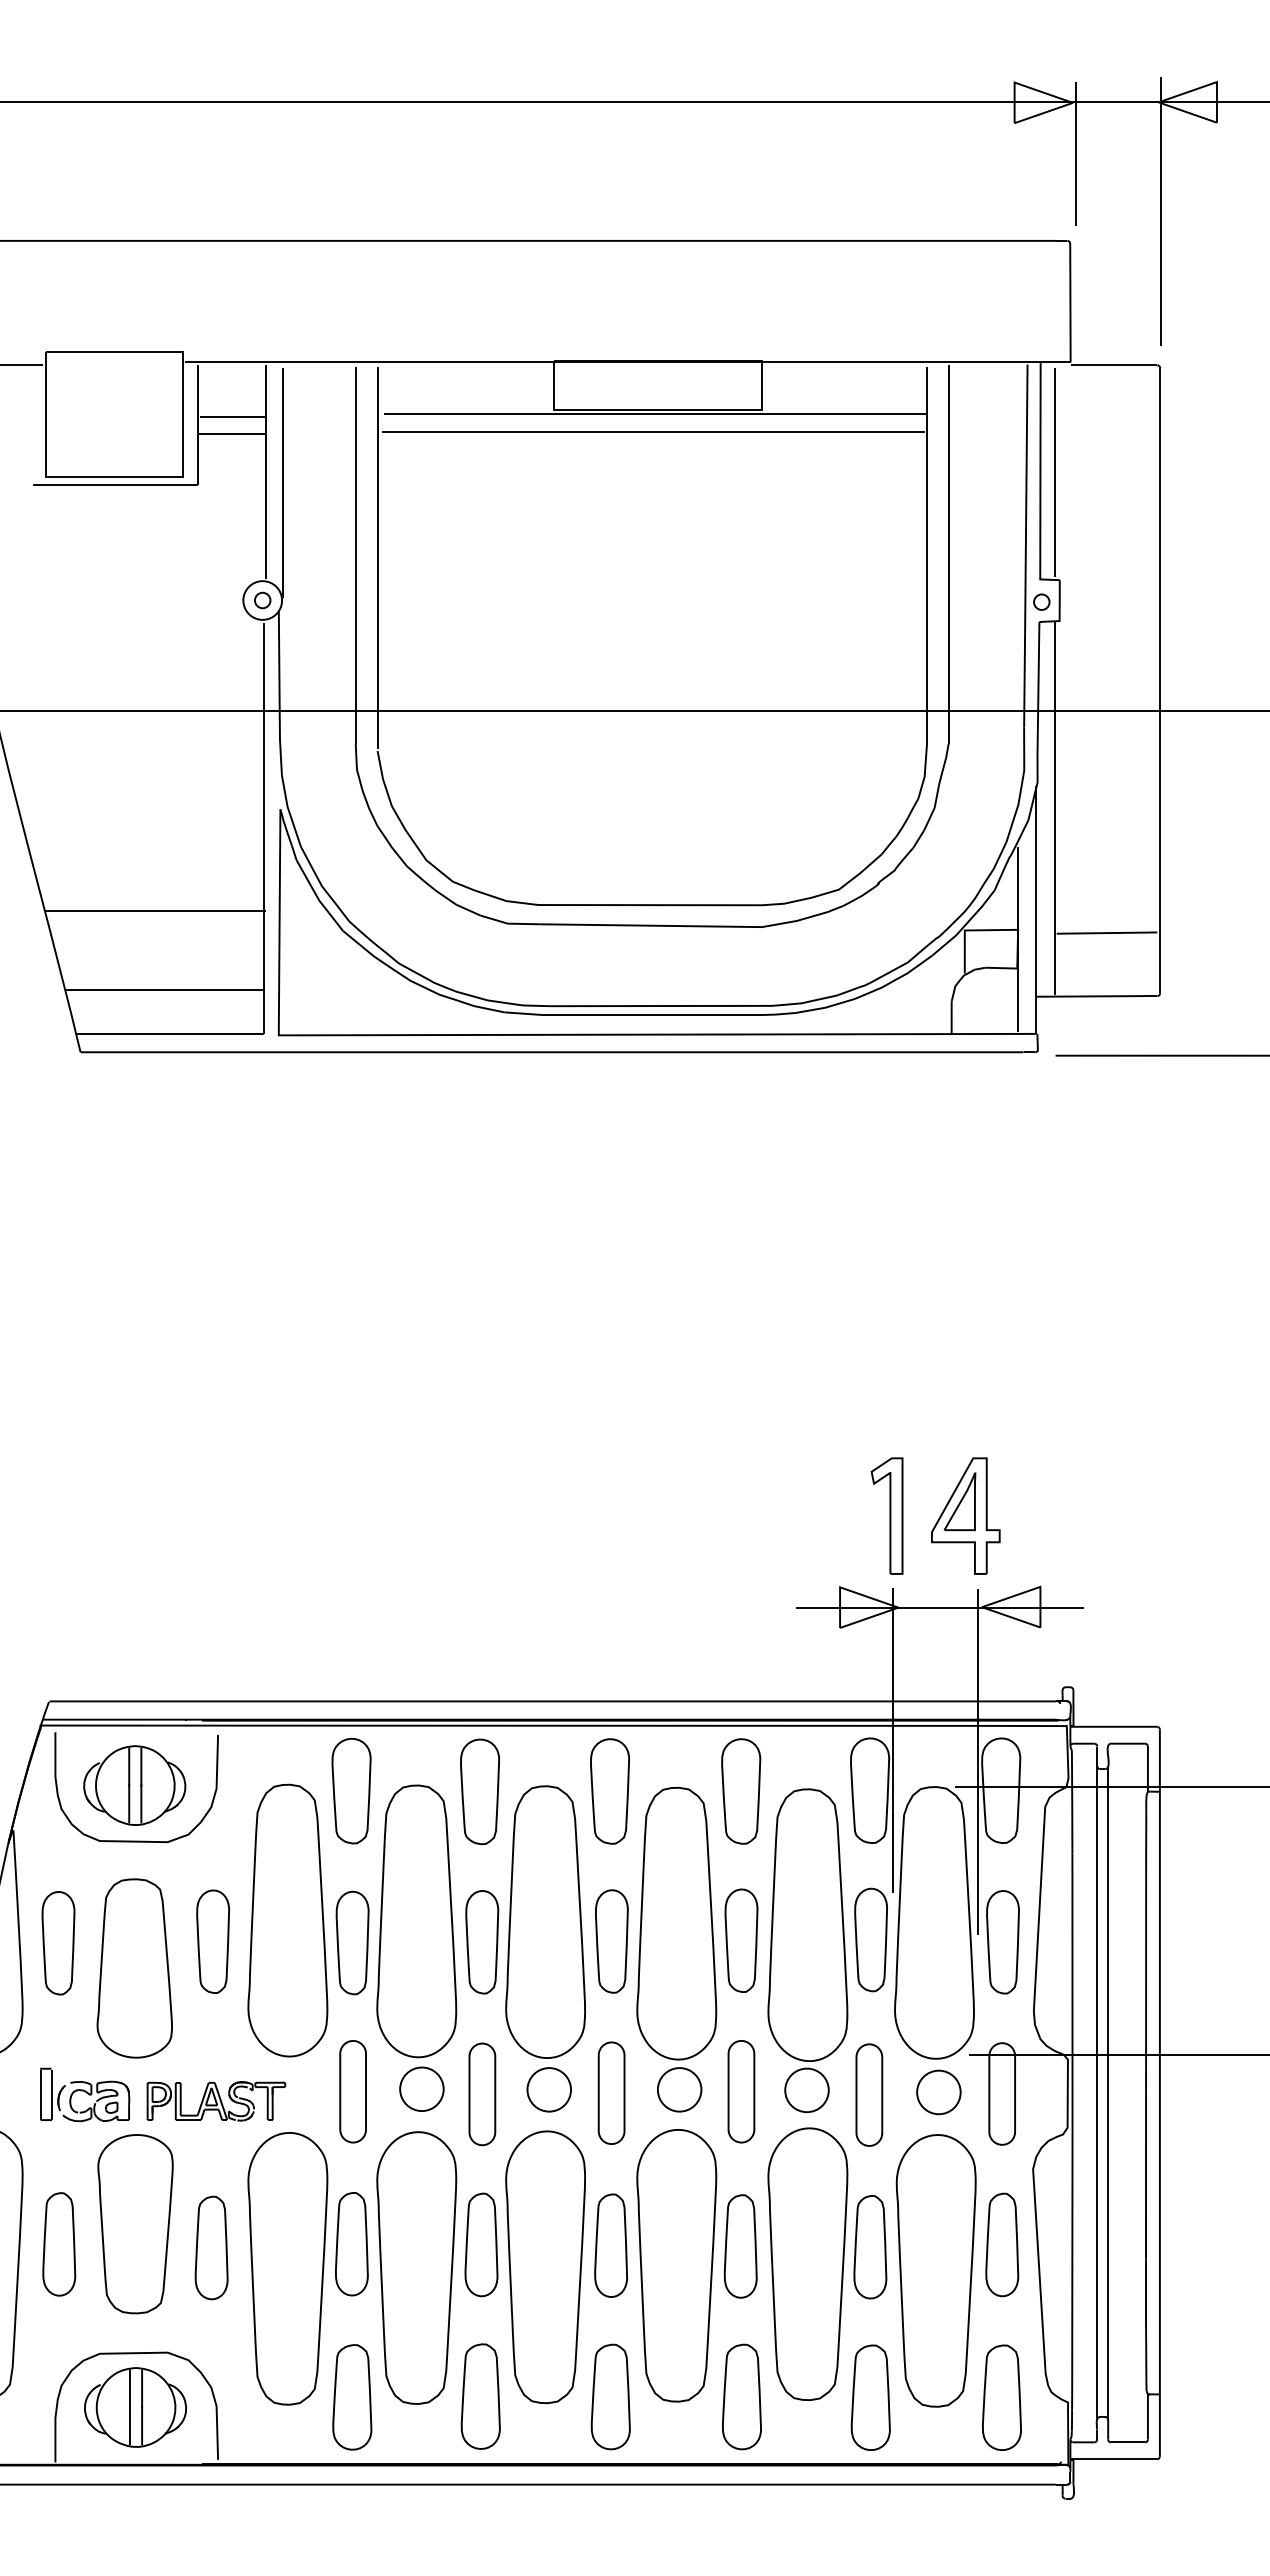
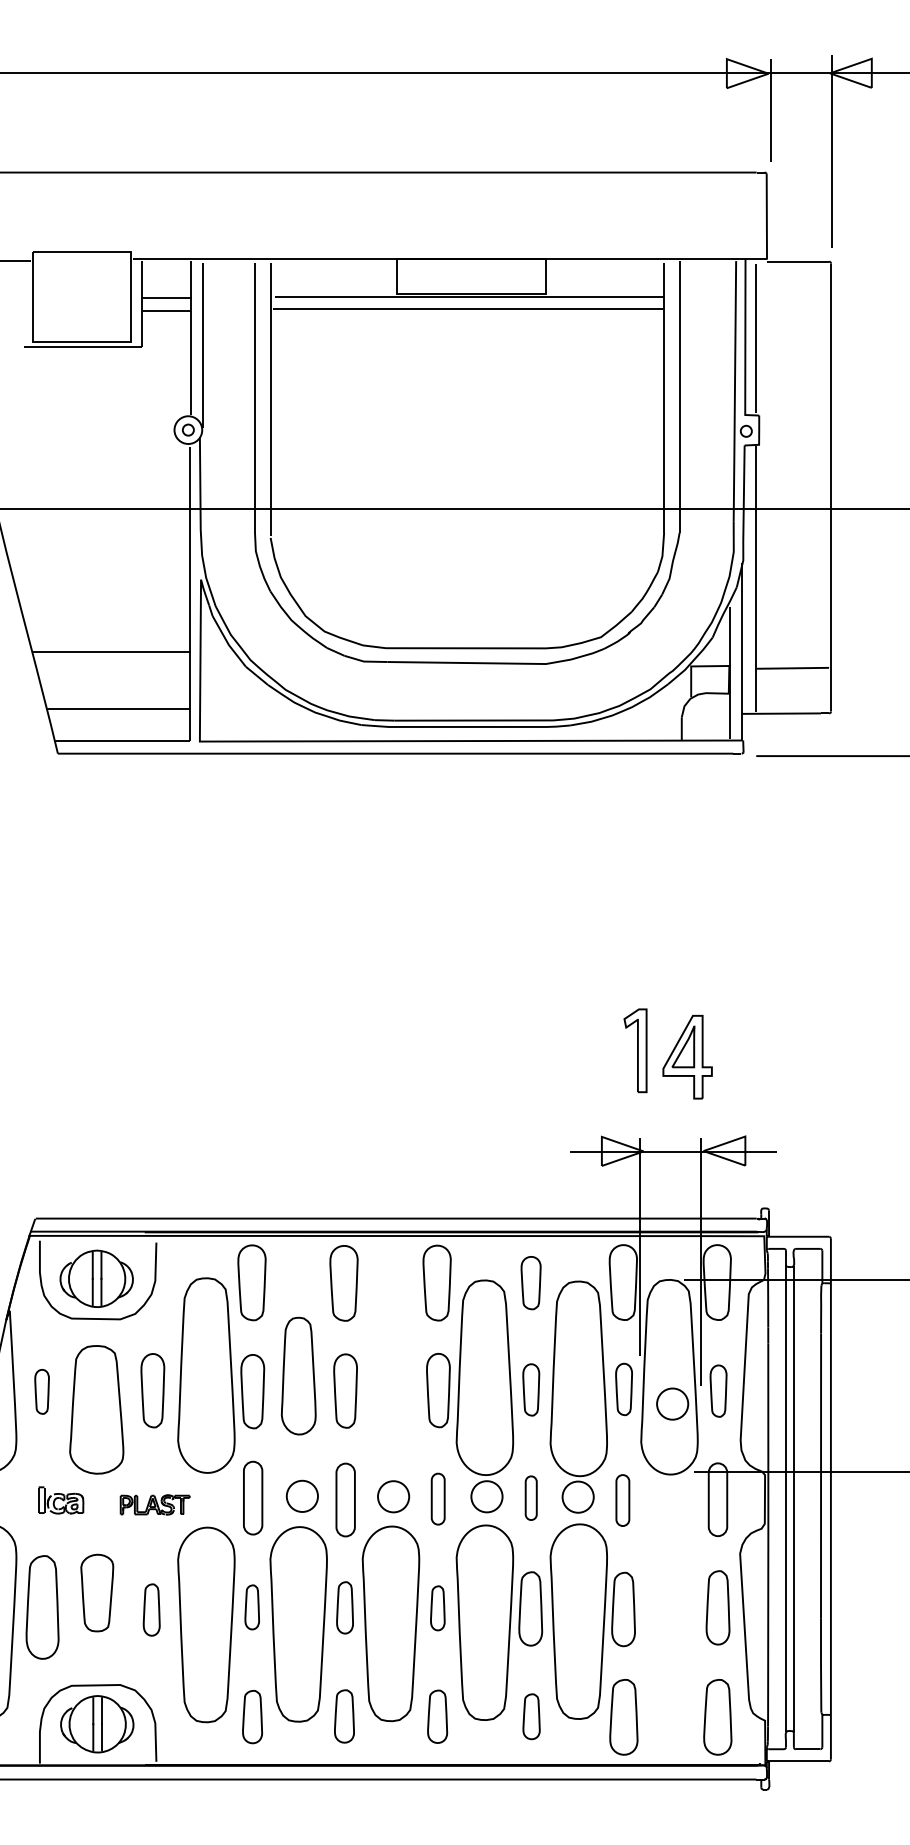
part: (886, 1515) -> (635, 1050), moved
part: (965, 1515) -> (687, 1056), moved
part: (741, 1791) -> (531, 1283), size x0.7
part: (416, 1921) -> (298, 1376), size x0.6
part: (545, 1921) -> (390, 1376), removed
part: (870, 1939) -> (623, 1389), size x0.7
part: (741, 1940) -> (531, 1389), size x0.7
part: (1002, 1942) -> (718, 1391), size x0.7
part: (58, 1943) -> (42, 1391), size x0.6
part: (741, 2091) -> (531, 1497), size x0.6
part: (611, 2092) -> (438, 1498), size x0.7
part: (938, 2092) -> (672, 1404), moved
part: (85, 2094) -> (61, 1500), size x0.7
part: (869, 2094) -> (622, 1500), size x0.7
part: (216, 2101) -> (155, 1505), size x0.7
part: (135, 2224) -> (97, 1593), size x0.6
part: (59, 2244) -> (42, 1607), size x1.4
part: (351, 2244) -> (251, 1607), size x0.6
part: (481, 2244) -> (345, 1607), size x0.7
part: (610, 2245) -> (437, 1608), size x0.6
part: (211, 2247) -> (151, 1609), size x0.7
part: (935, 2270) -> (670, 1626), removed
part: (480, 2396) -> (344, 1716), size x0.7
part: (610, 2396) -> (437, 1716), size x0.7
part: (741, 2396) -> (531, 1716), size x0.6
part: (352, 2397) -> (252, 1717), size x0.7

